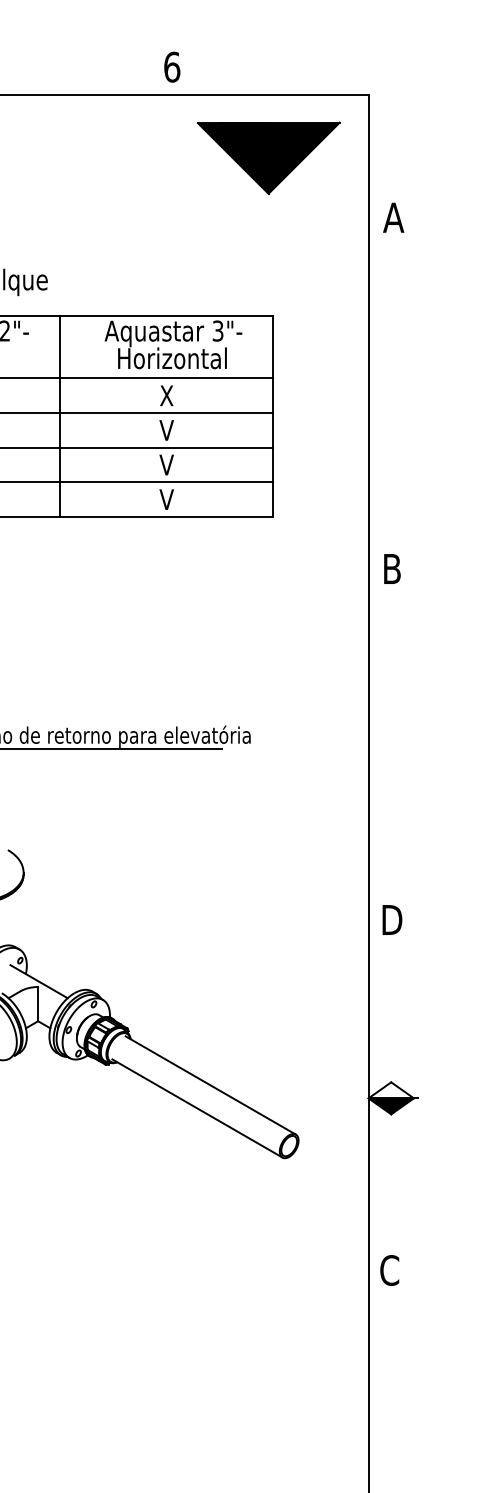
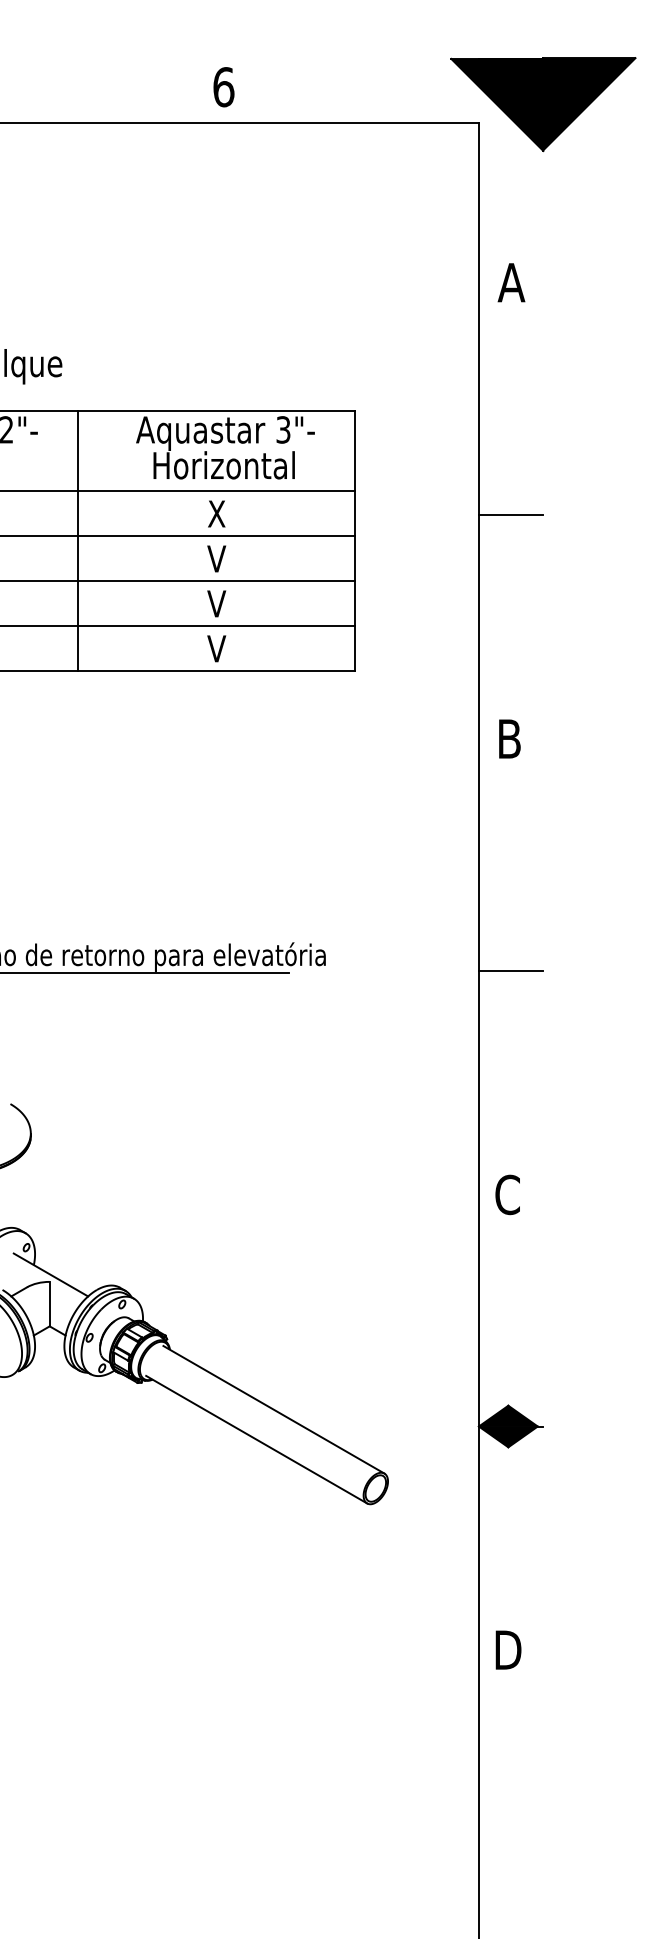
part: (268, 158) -> (543, 104), moved
line: (392, 396) -> (510, 514), added
line: (392, 747) -> (510, 970), added
text: (391, 919) -> (508, 1194), D -> C
fill: (390, 1089) -> (507, 1415), added
text: (390, 1270) -> (507, 1650), C -> D

